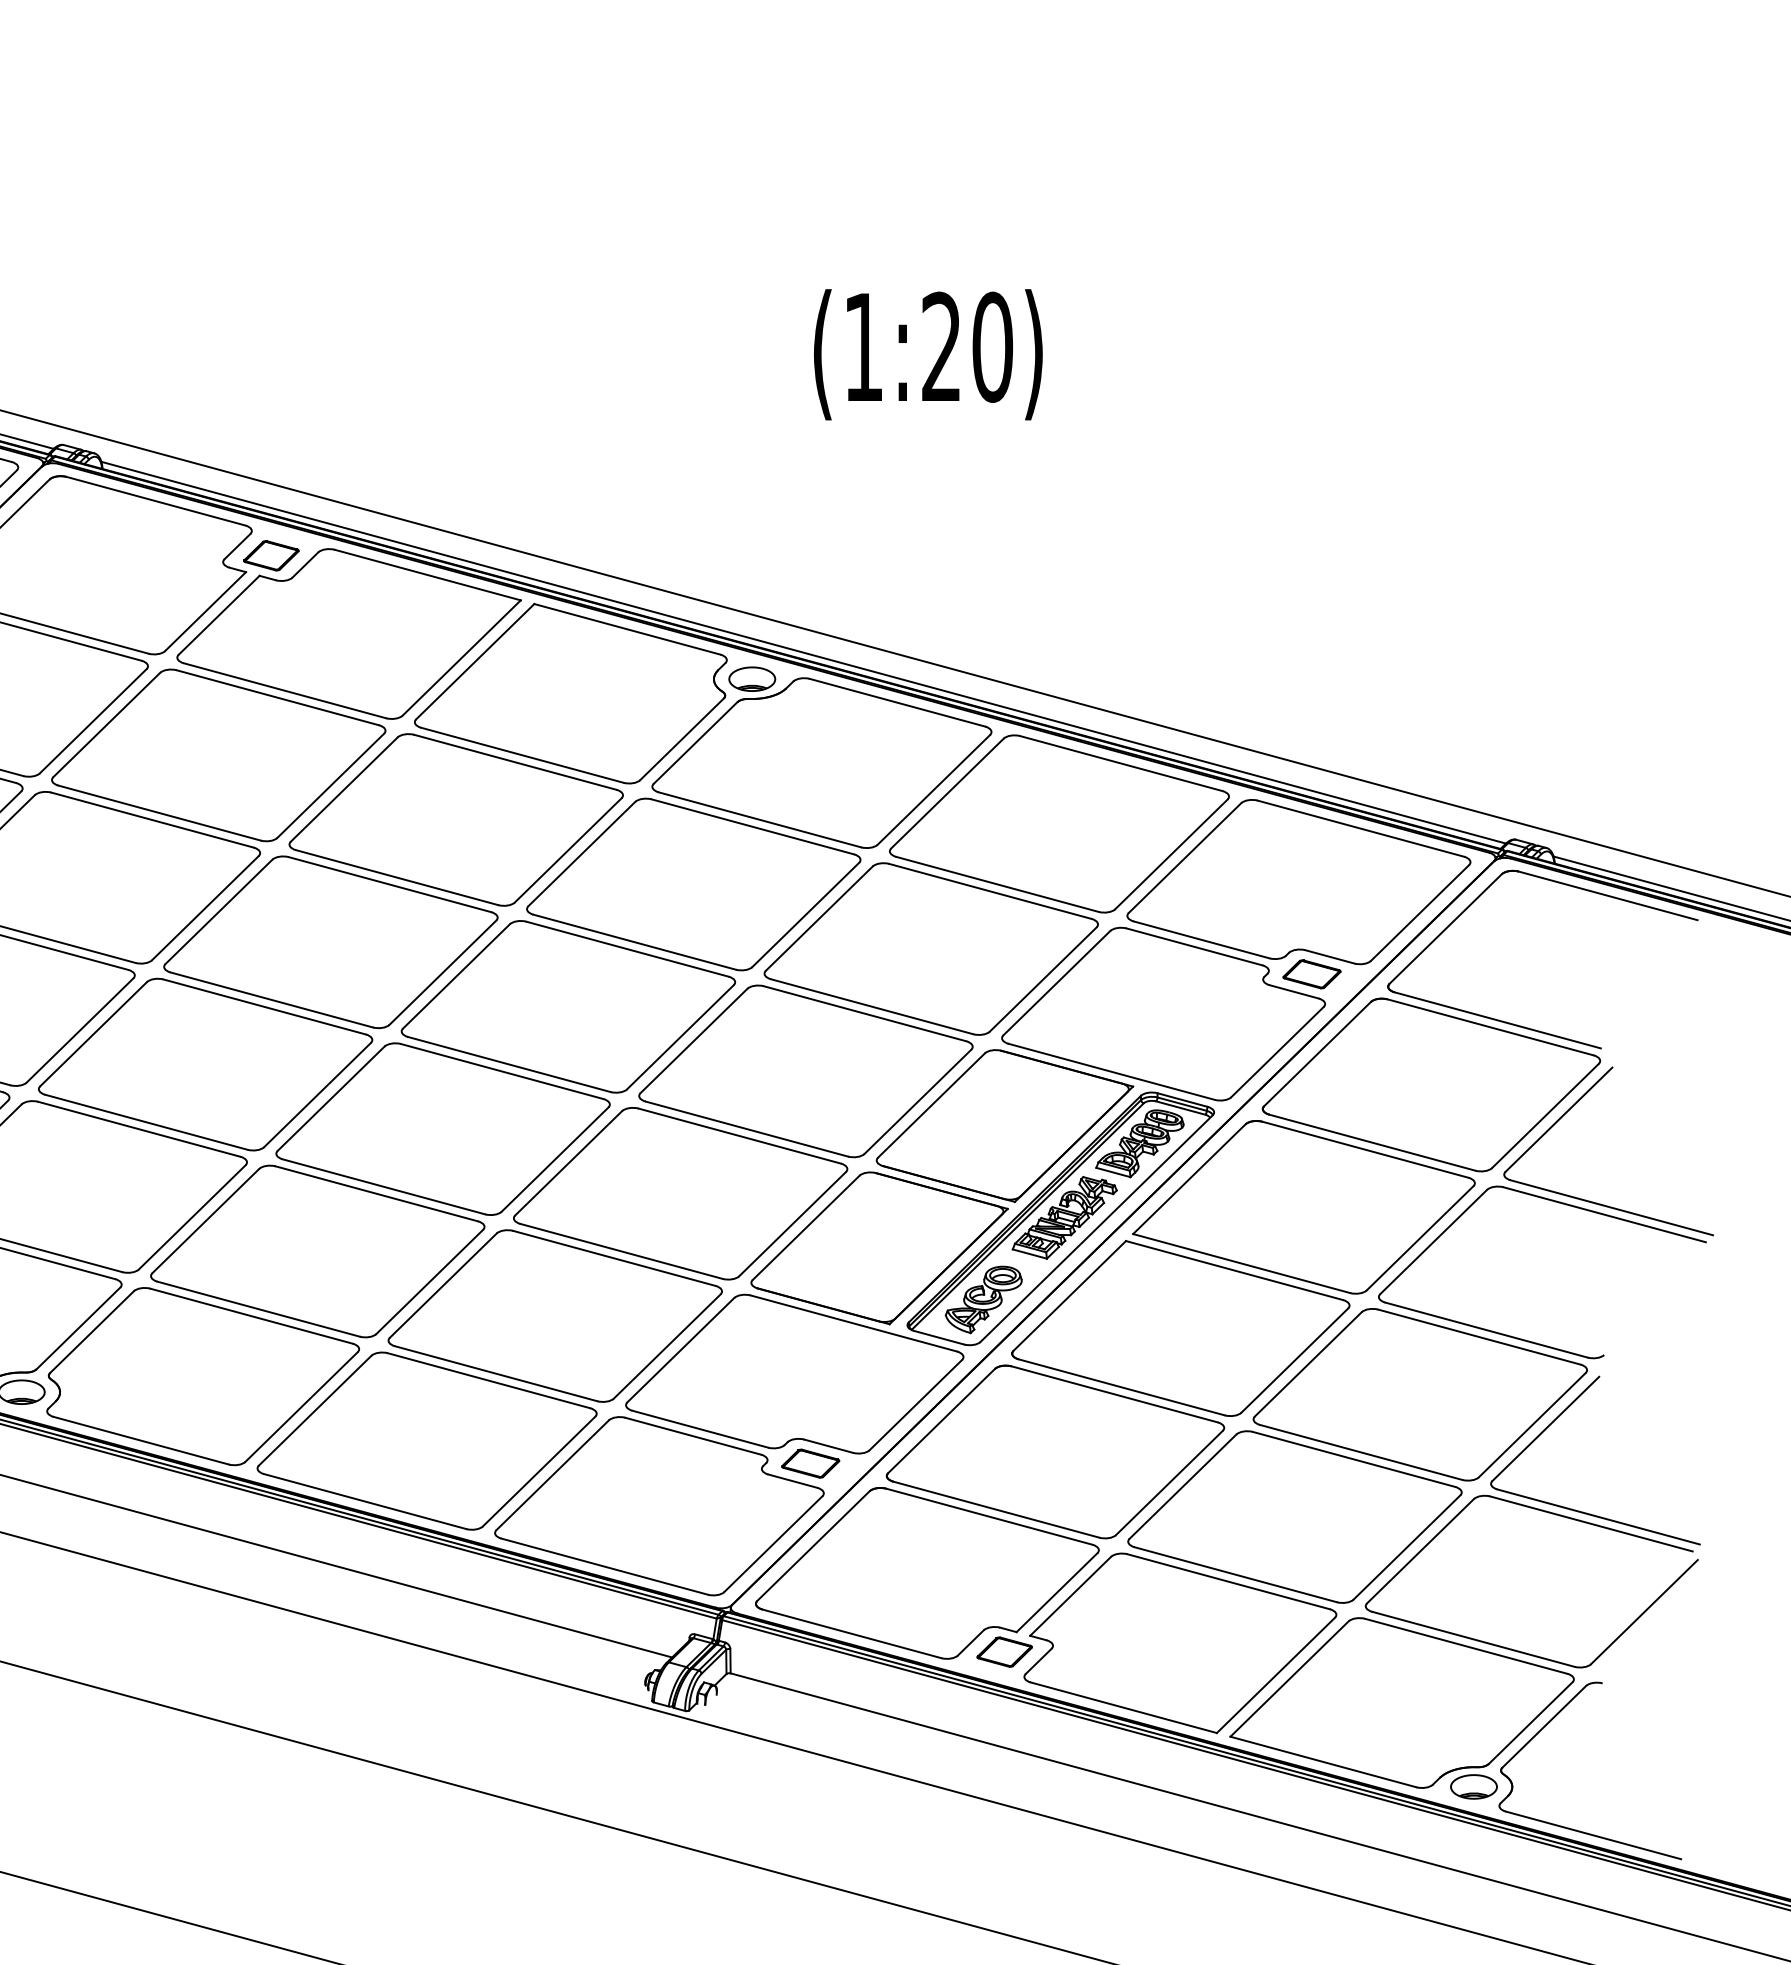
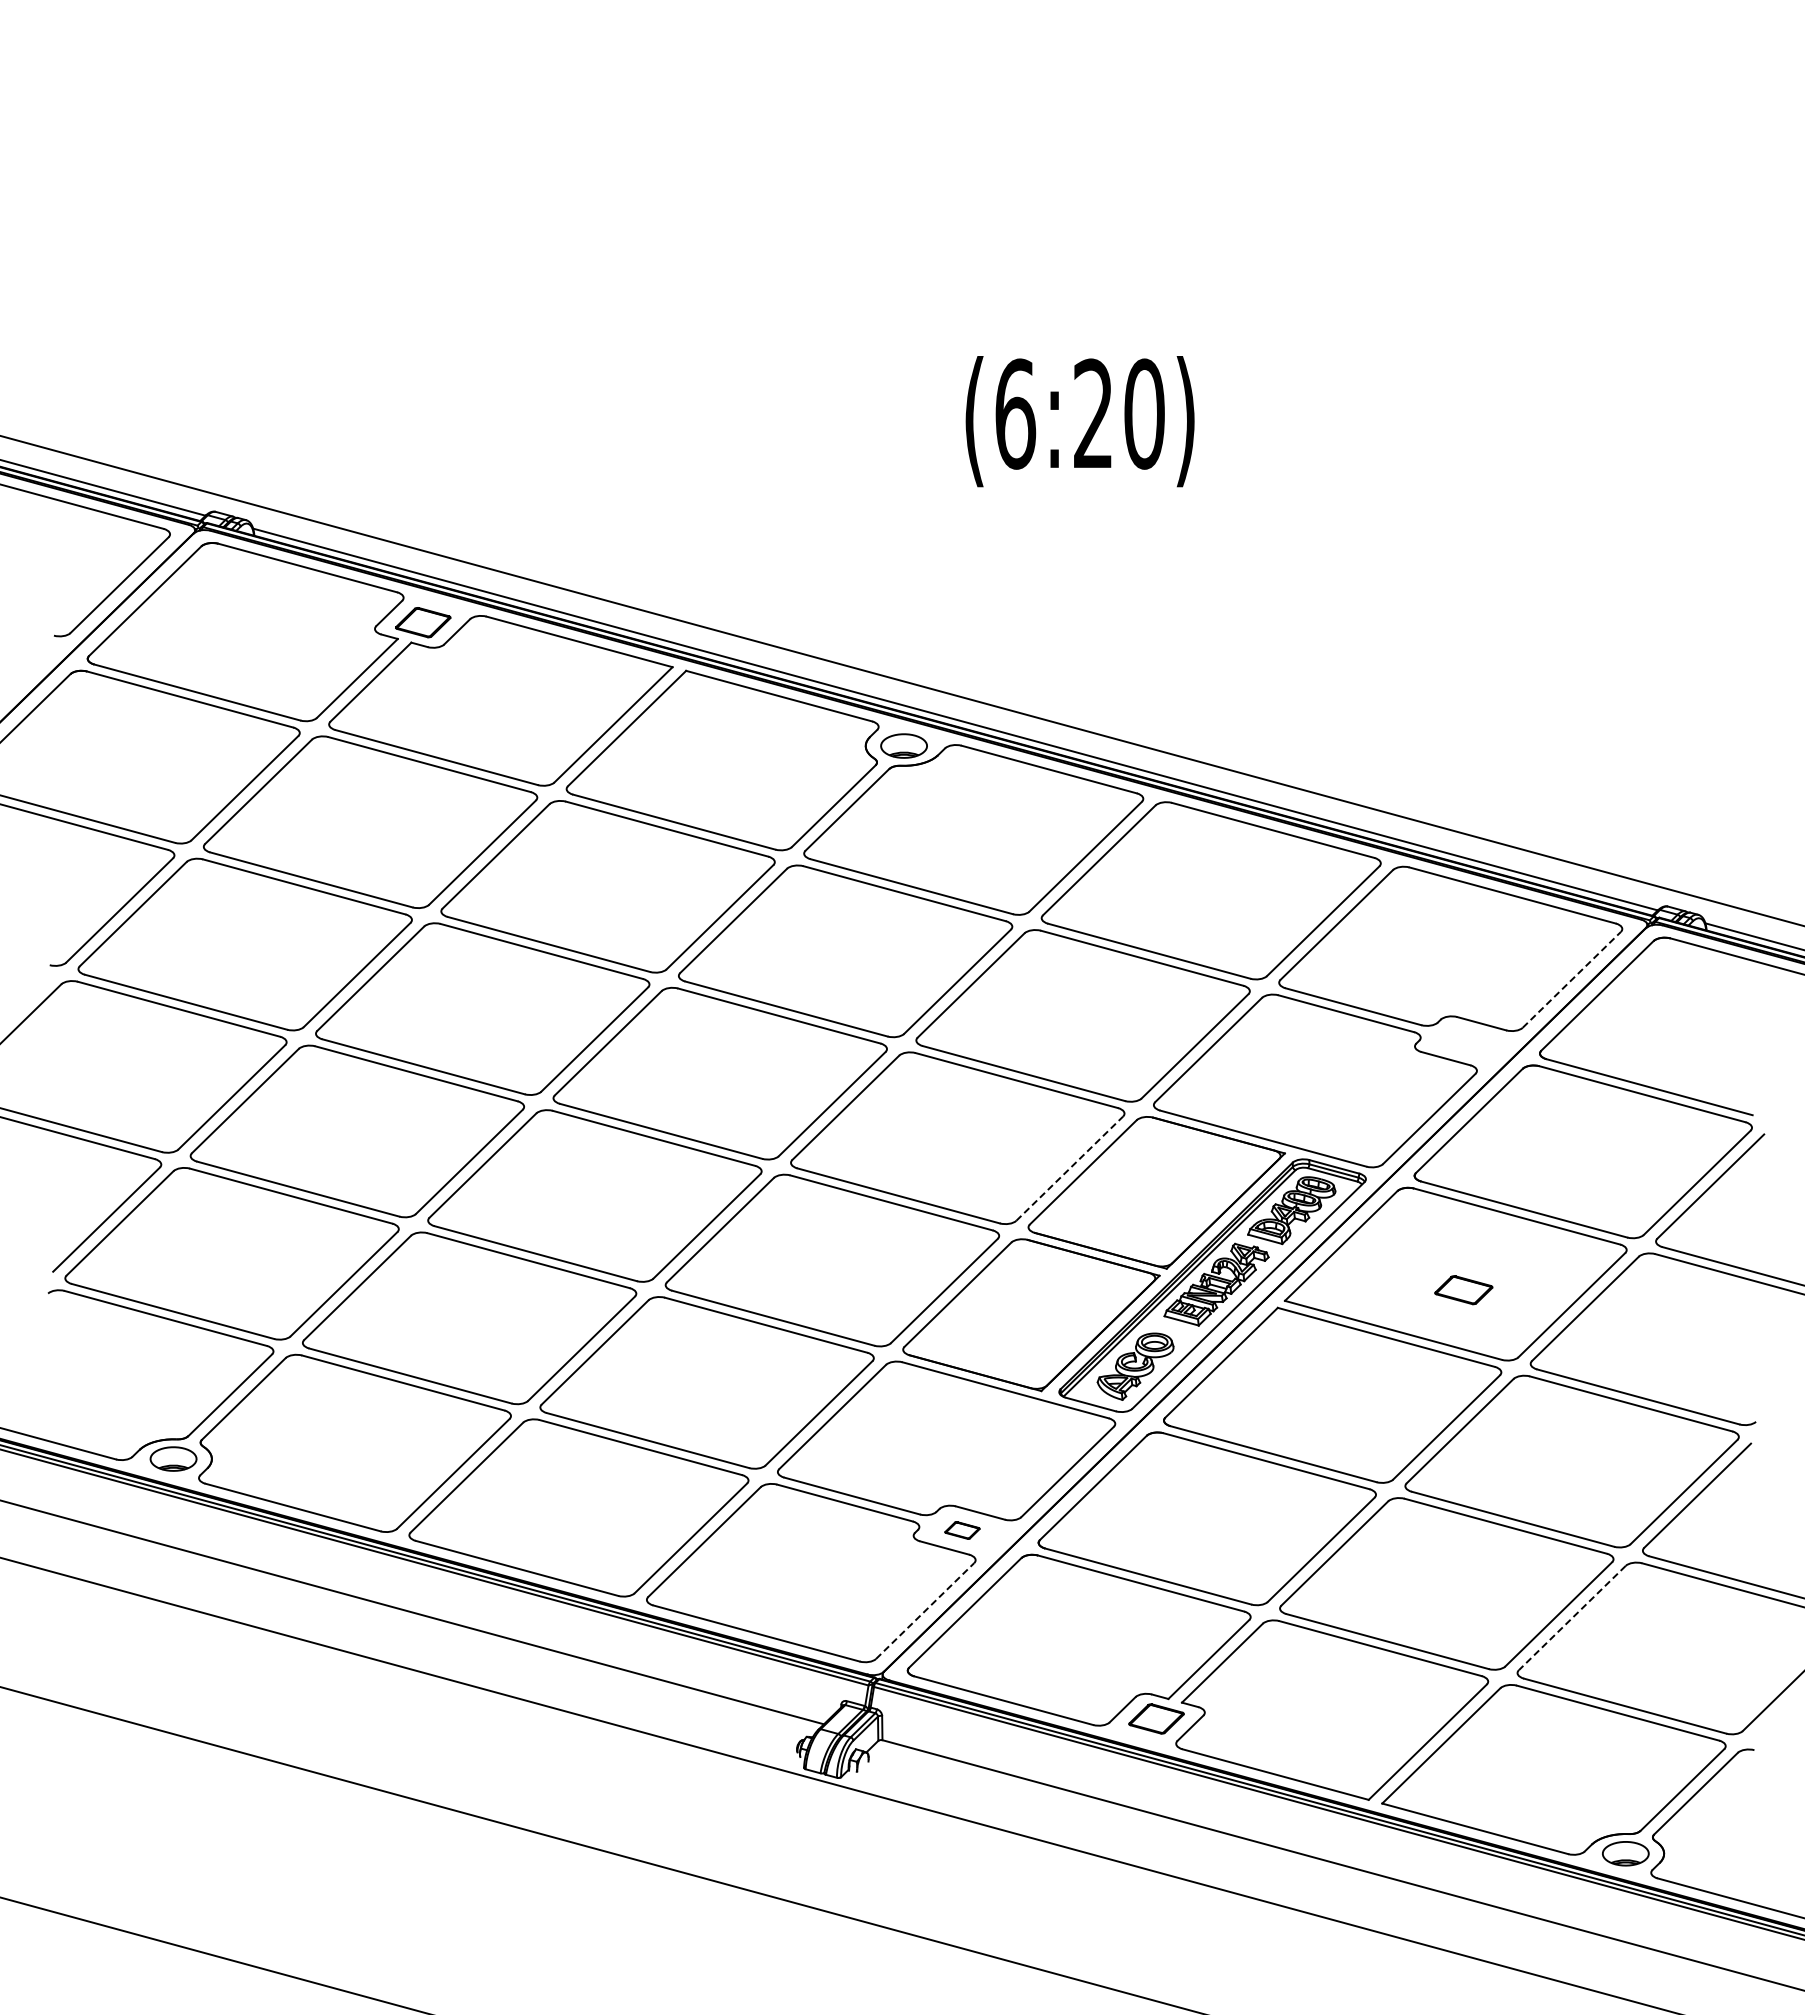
text: (863, 346) -> (1015, 413), (1:20) -> (6:20)
line: (1419, 912) -> (1571, 979), solid -> dashed
part: (1311, 974) -> (1463, 1290), moved
line: (917, 1101) -> (1069, 1168), solid -> dashed
part: (810, 1463) -> (962, 1530), size x0.6
line: (773, 1544) -> (925, 1611), solid -> dashed
line: (1420, 1551) -> (1572, 1618), solid -> dashed

